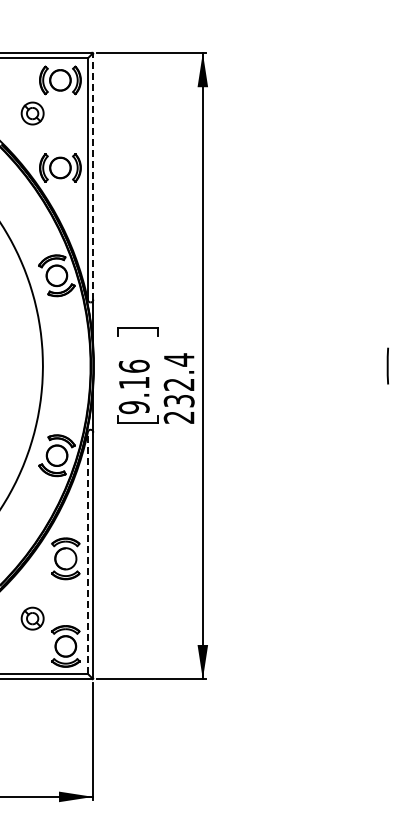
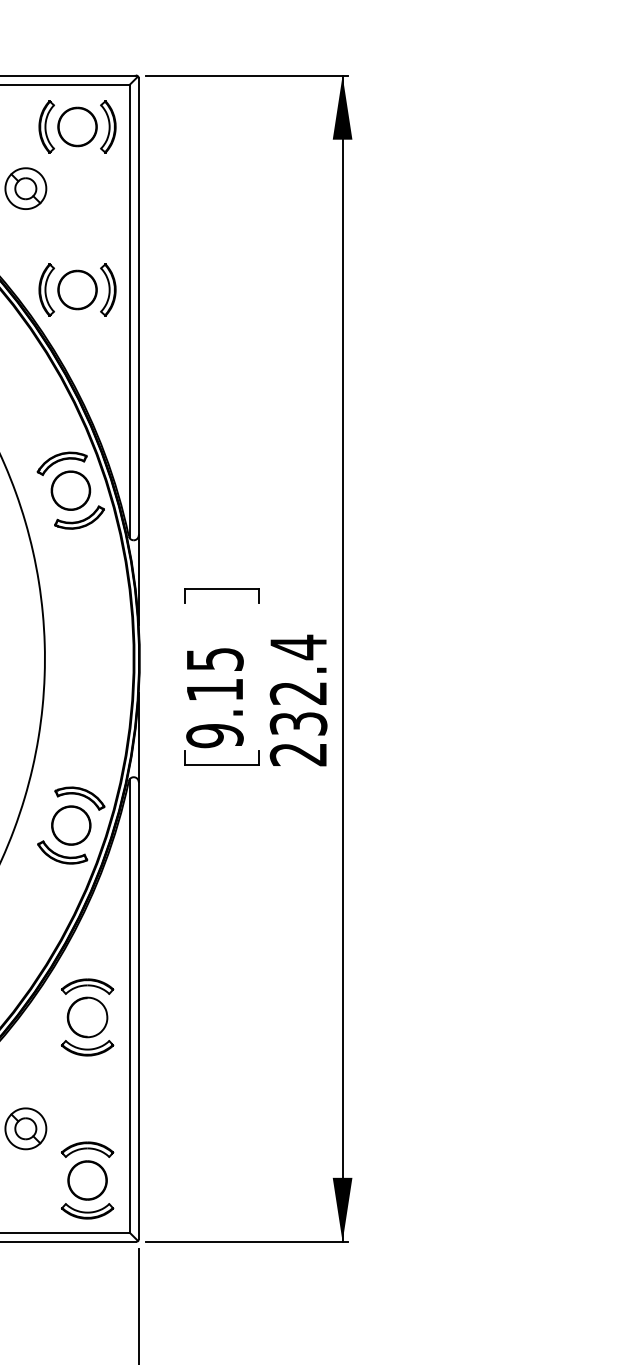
line: (93, 177) -> (139, 307), dashed -> solid
text: (133, 365) -> (213, 657), 9.16 -> 9.15
line: (88, 552) -> (129, 1005), dashed -> solid

